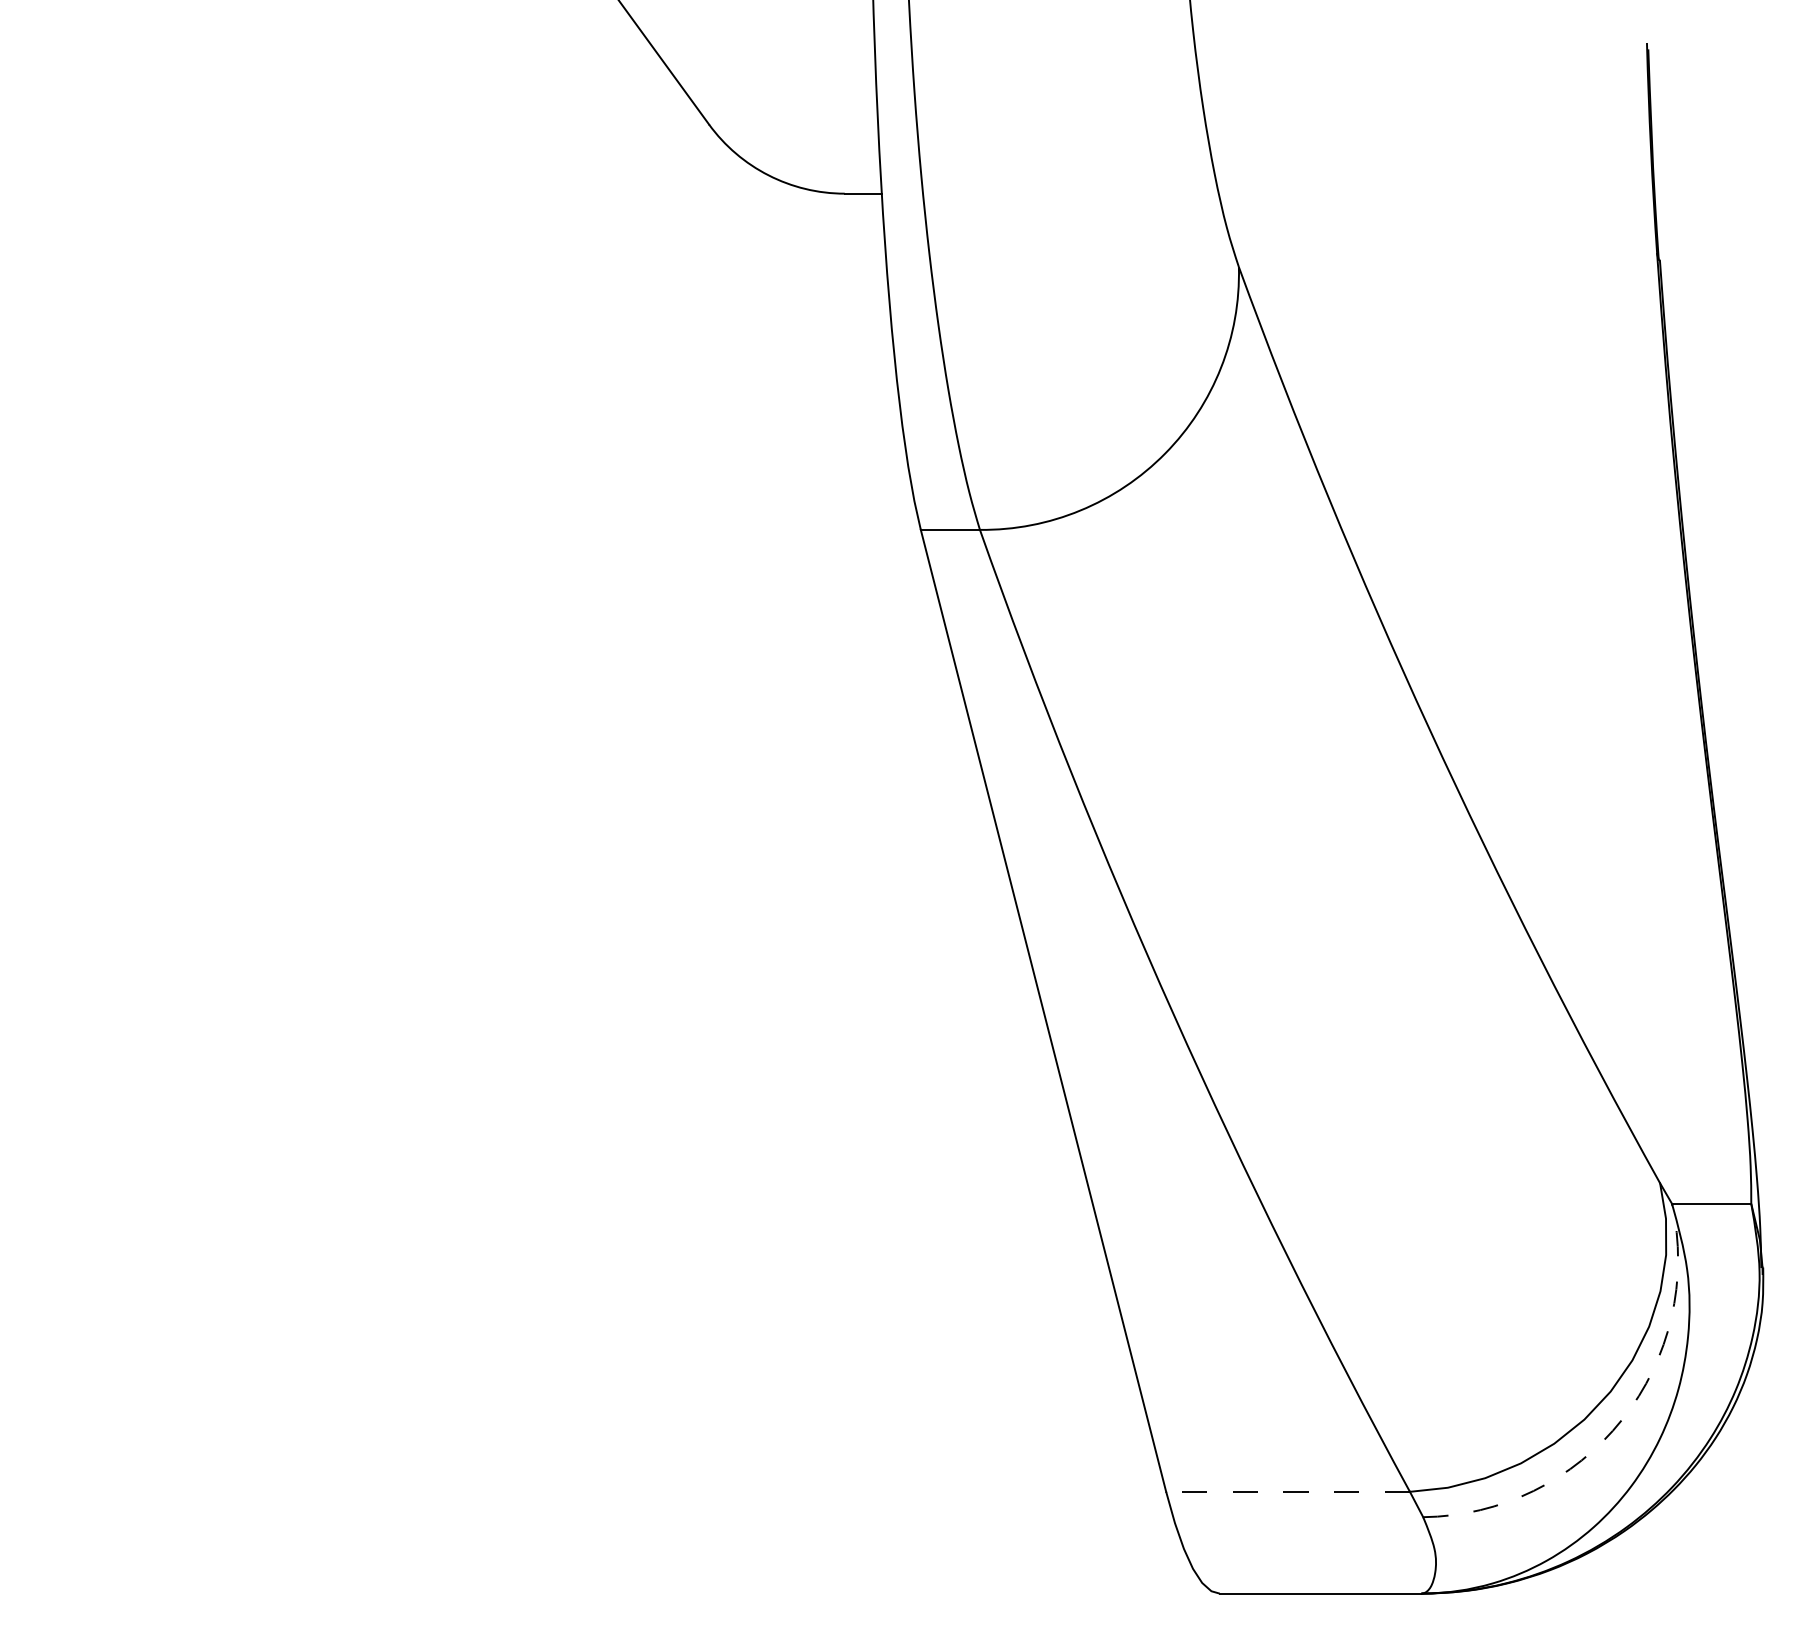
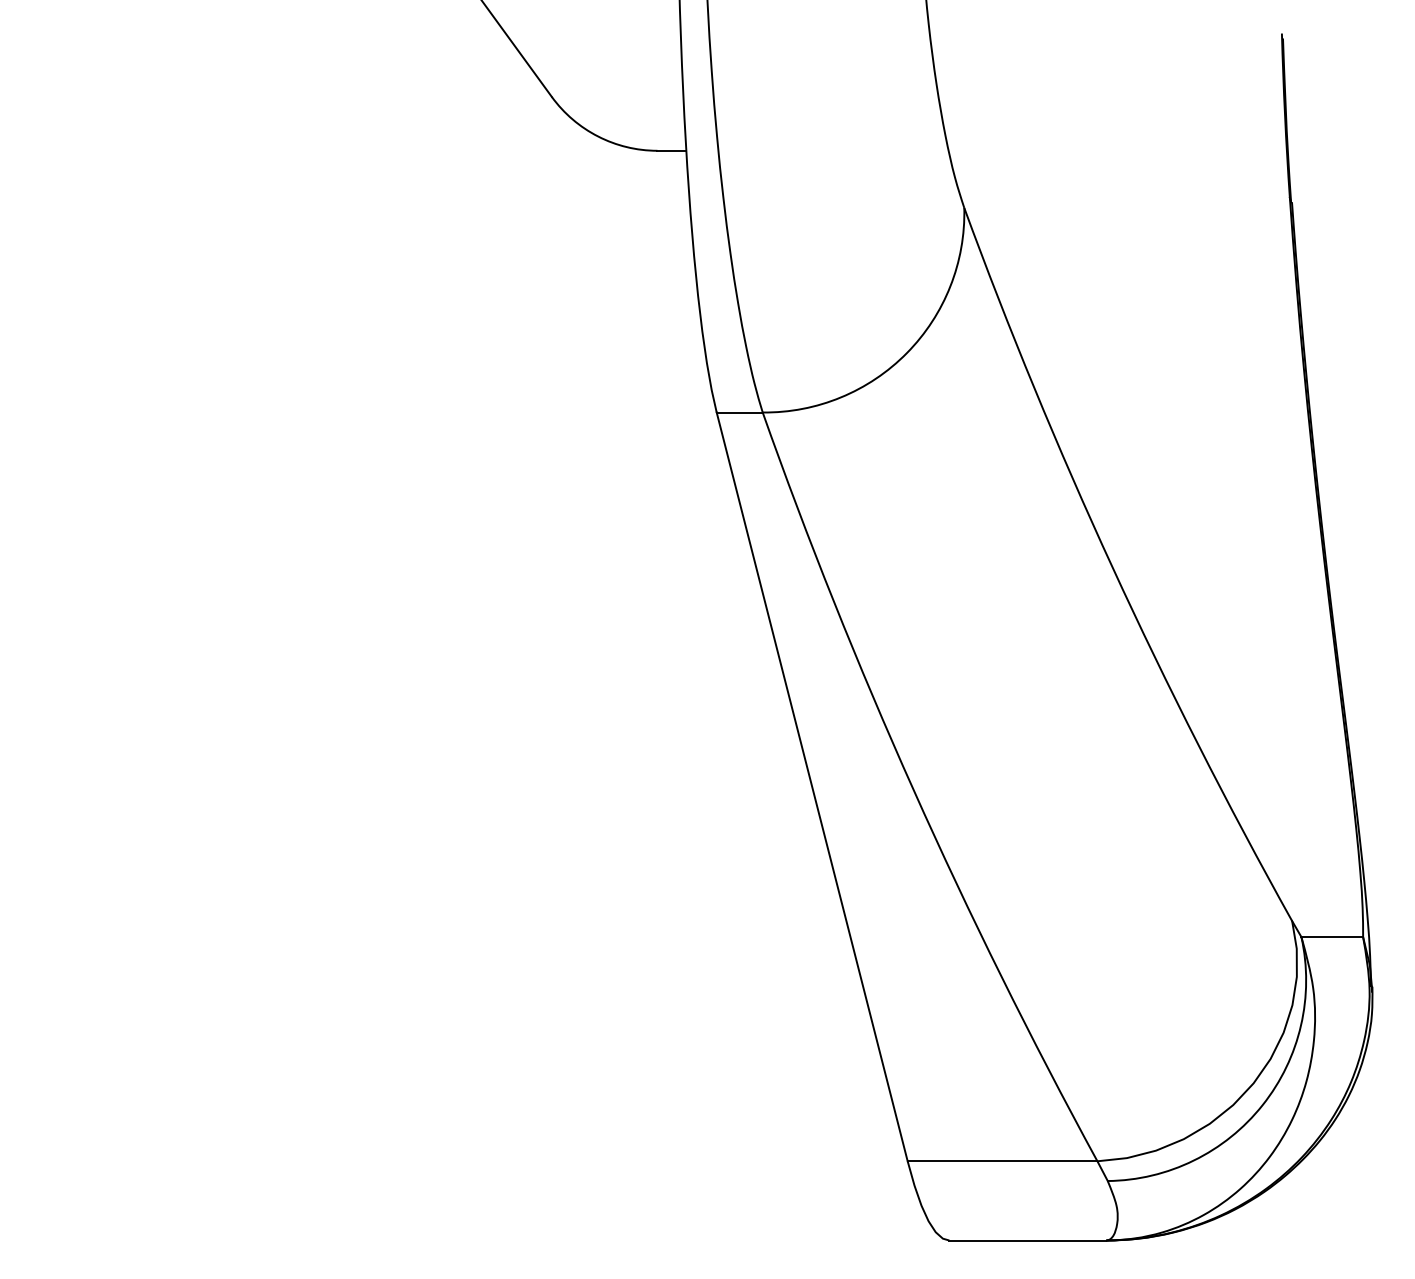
arc: (1622, 1419) -> (1262, 1104), dashed -> solid
line: (1288, 1491) -> (1002, 1161), dashed -> solid

